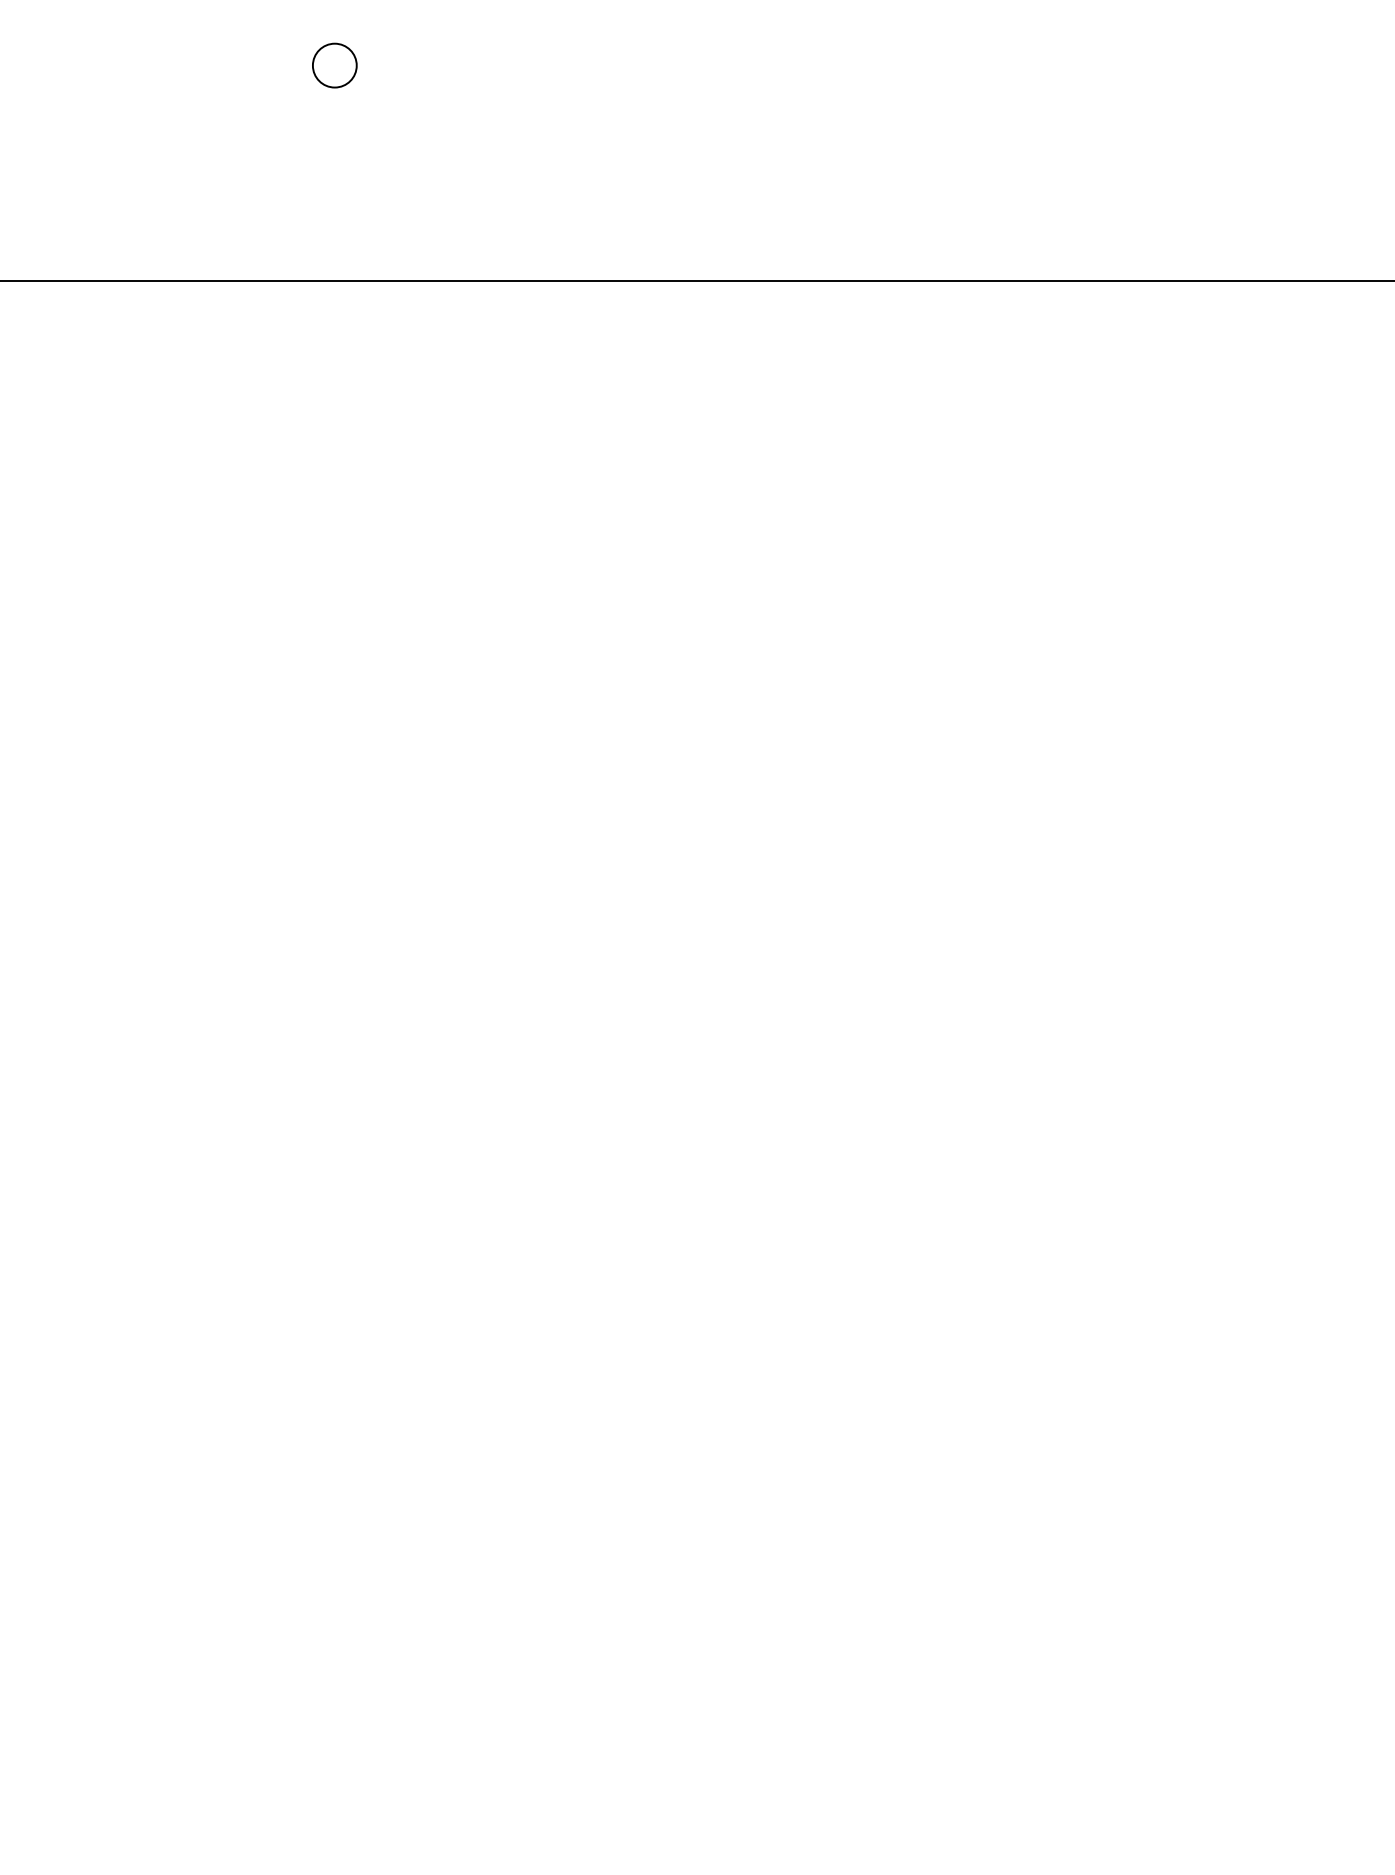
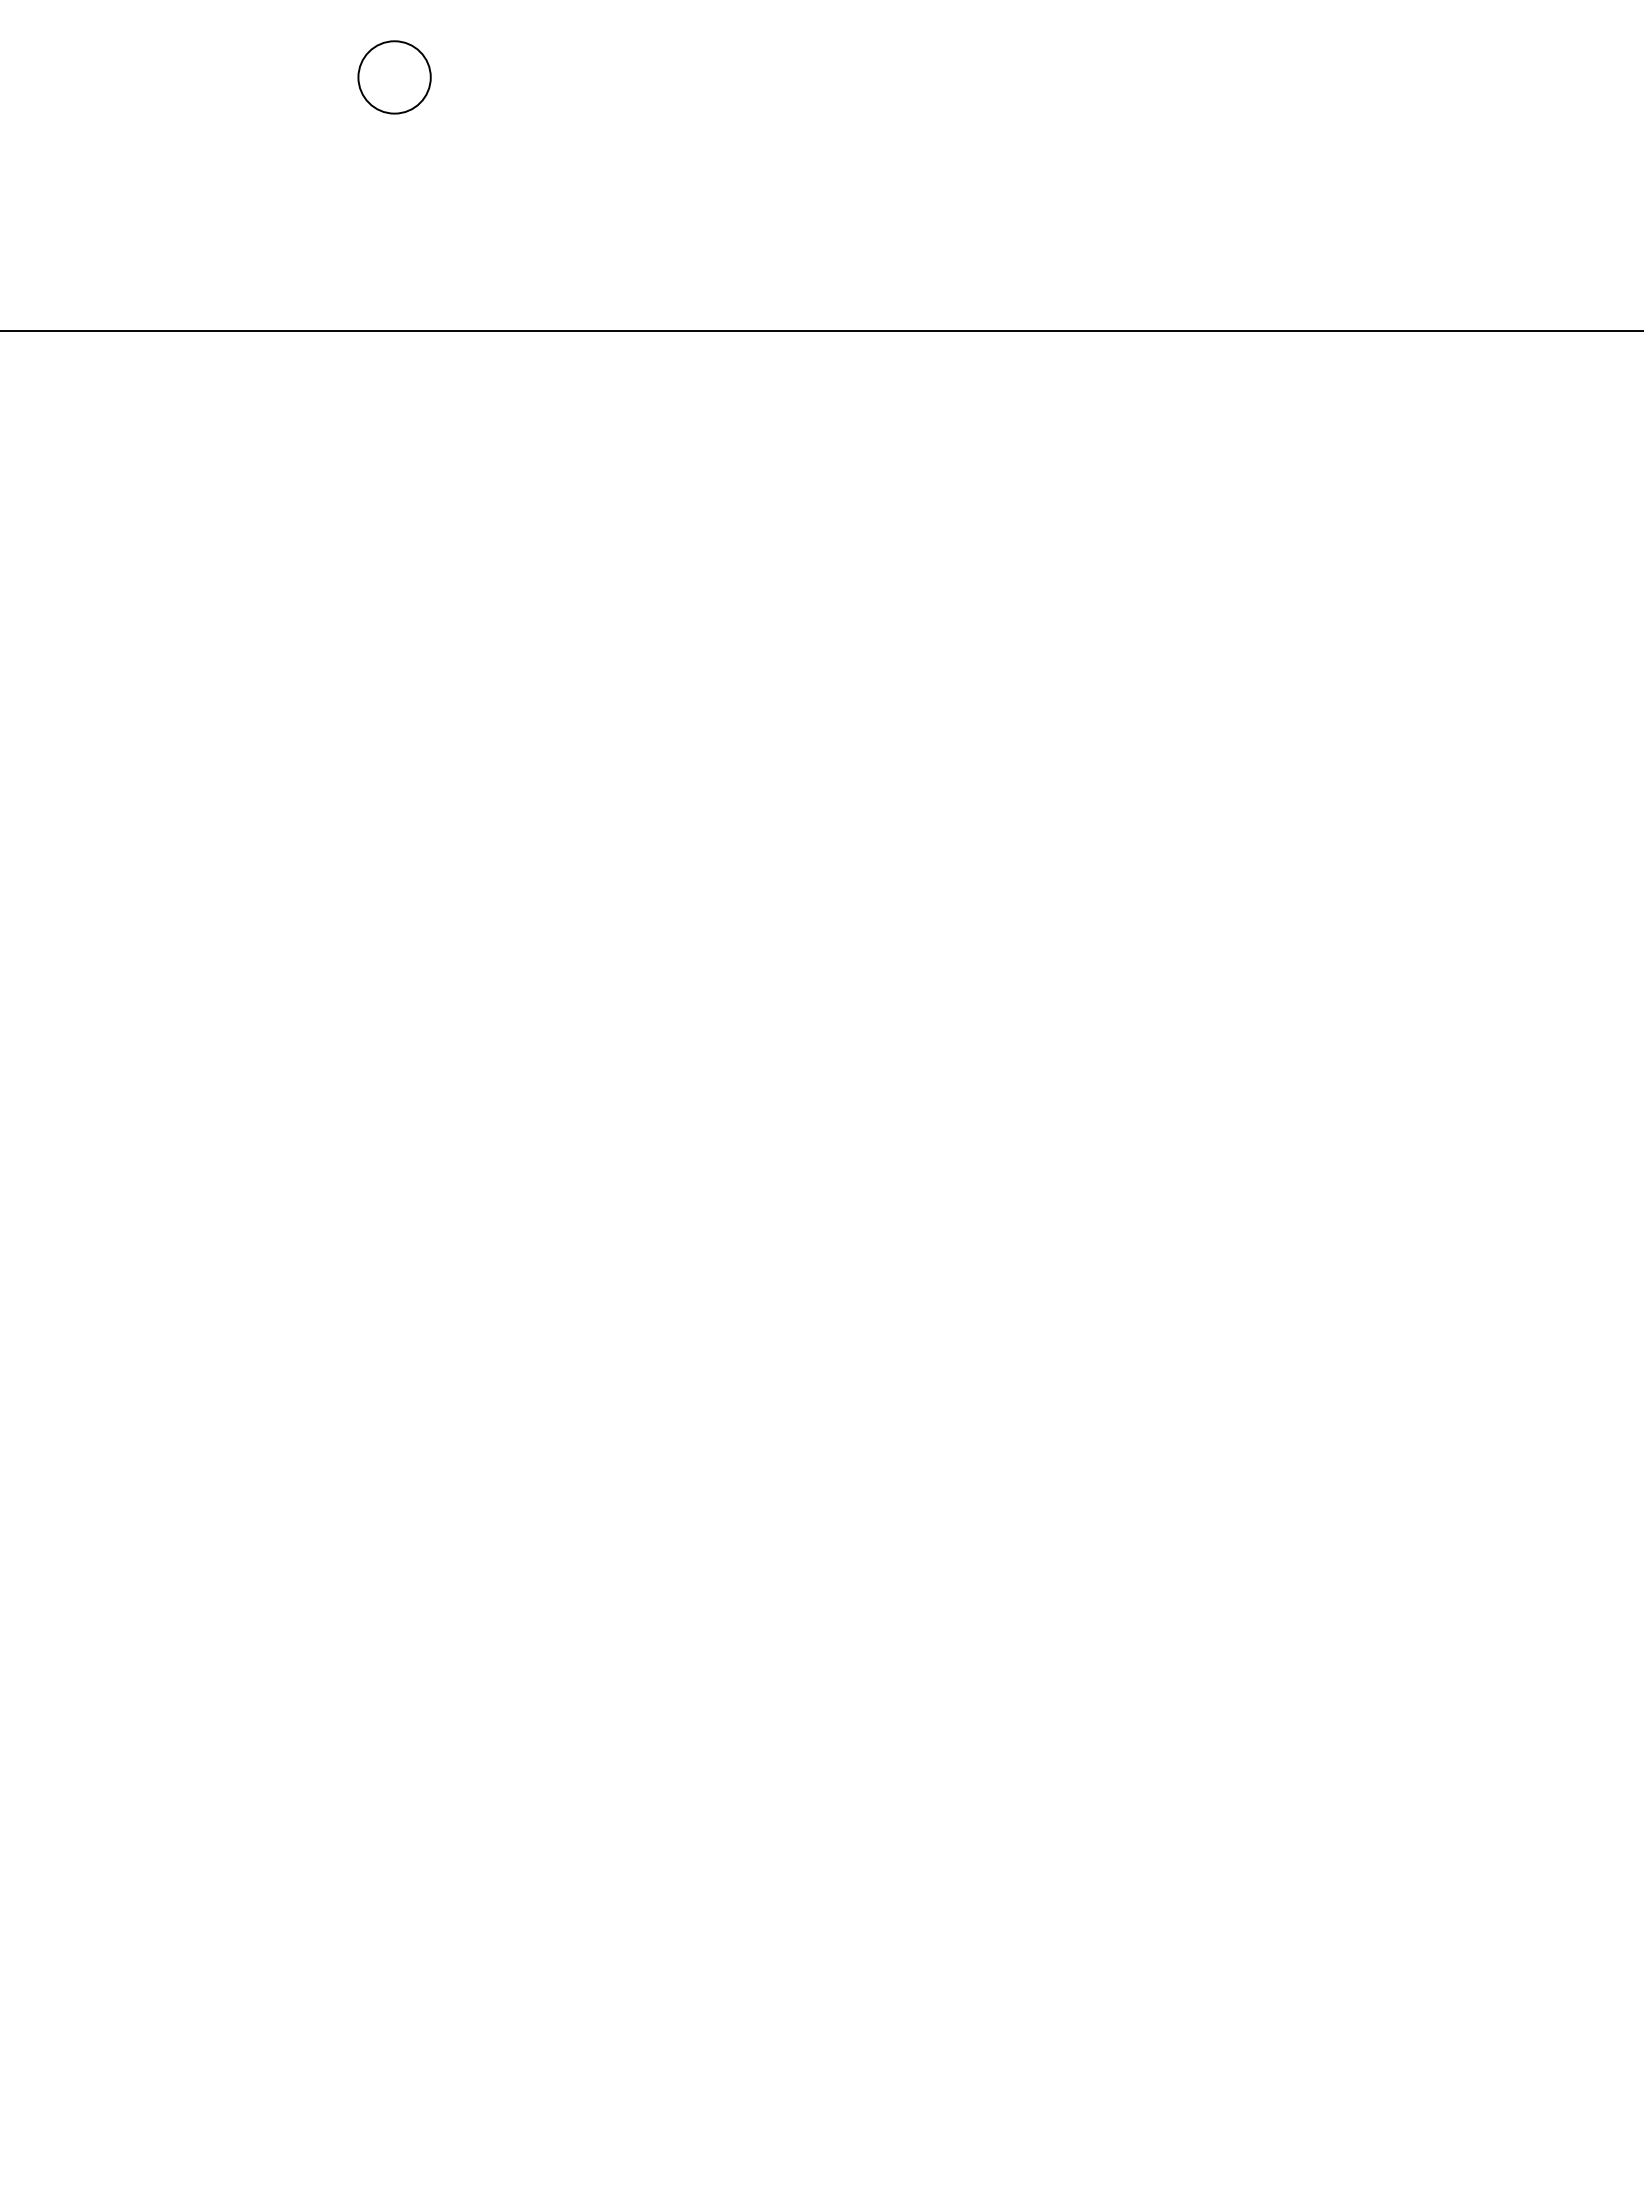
circle: (334, 65) -> (394, 77), size x1.4

